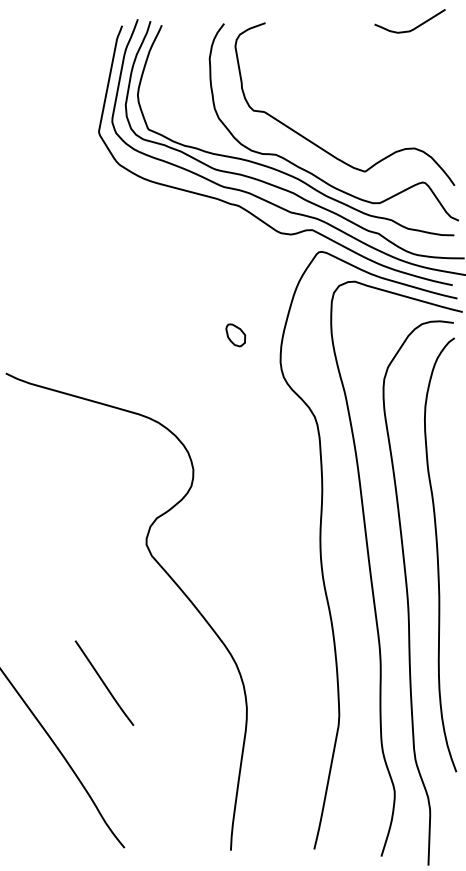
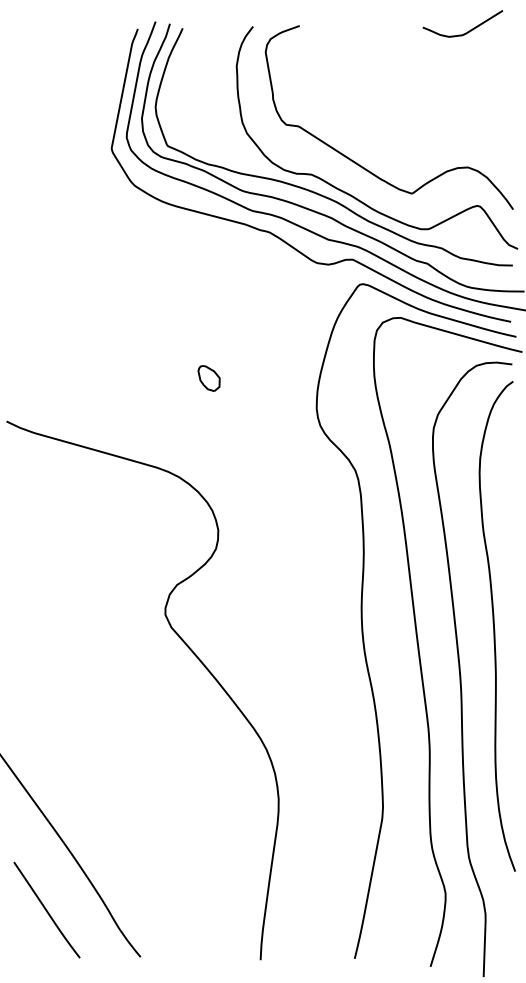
part: (235, 335) -> (208, 378), moved
curve: (104, 682) -> (46, 909), moved

